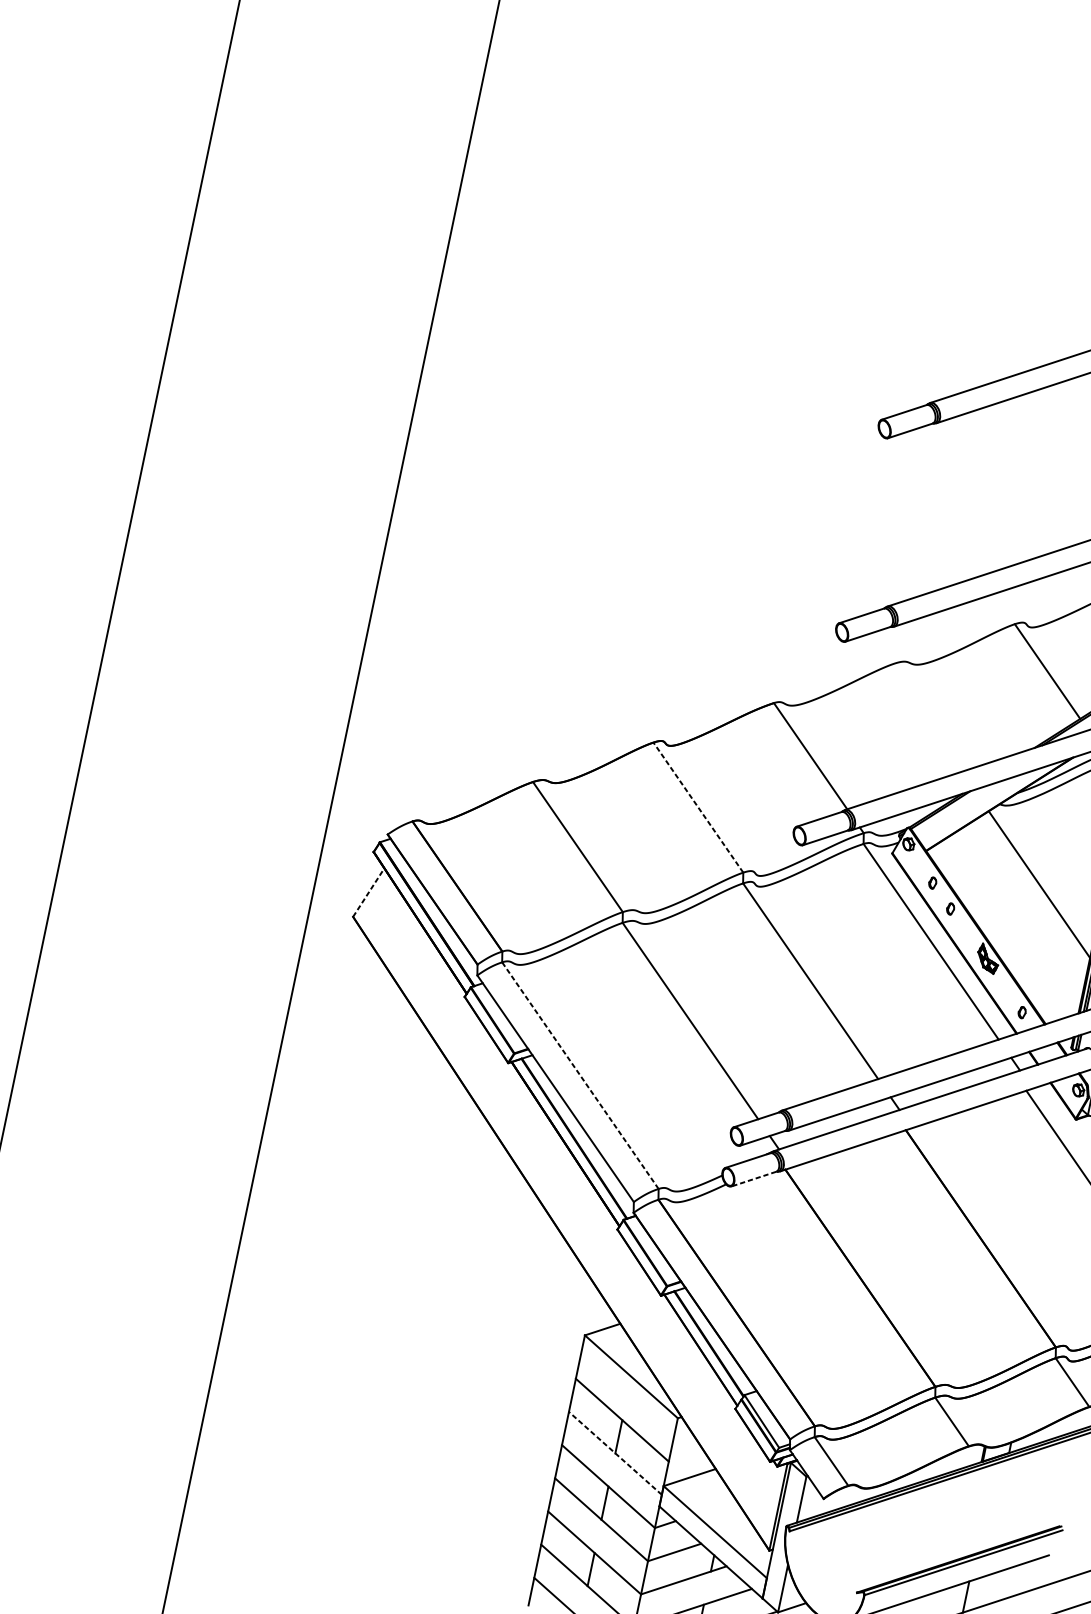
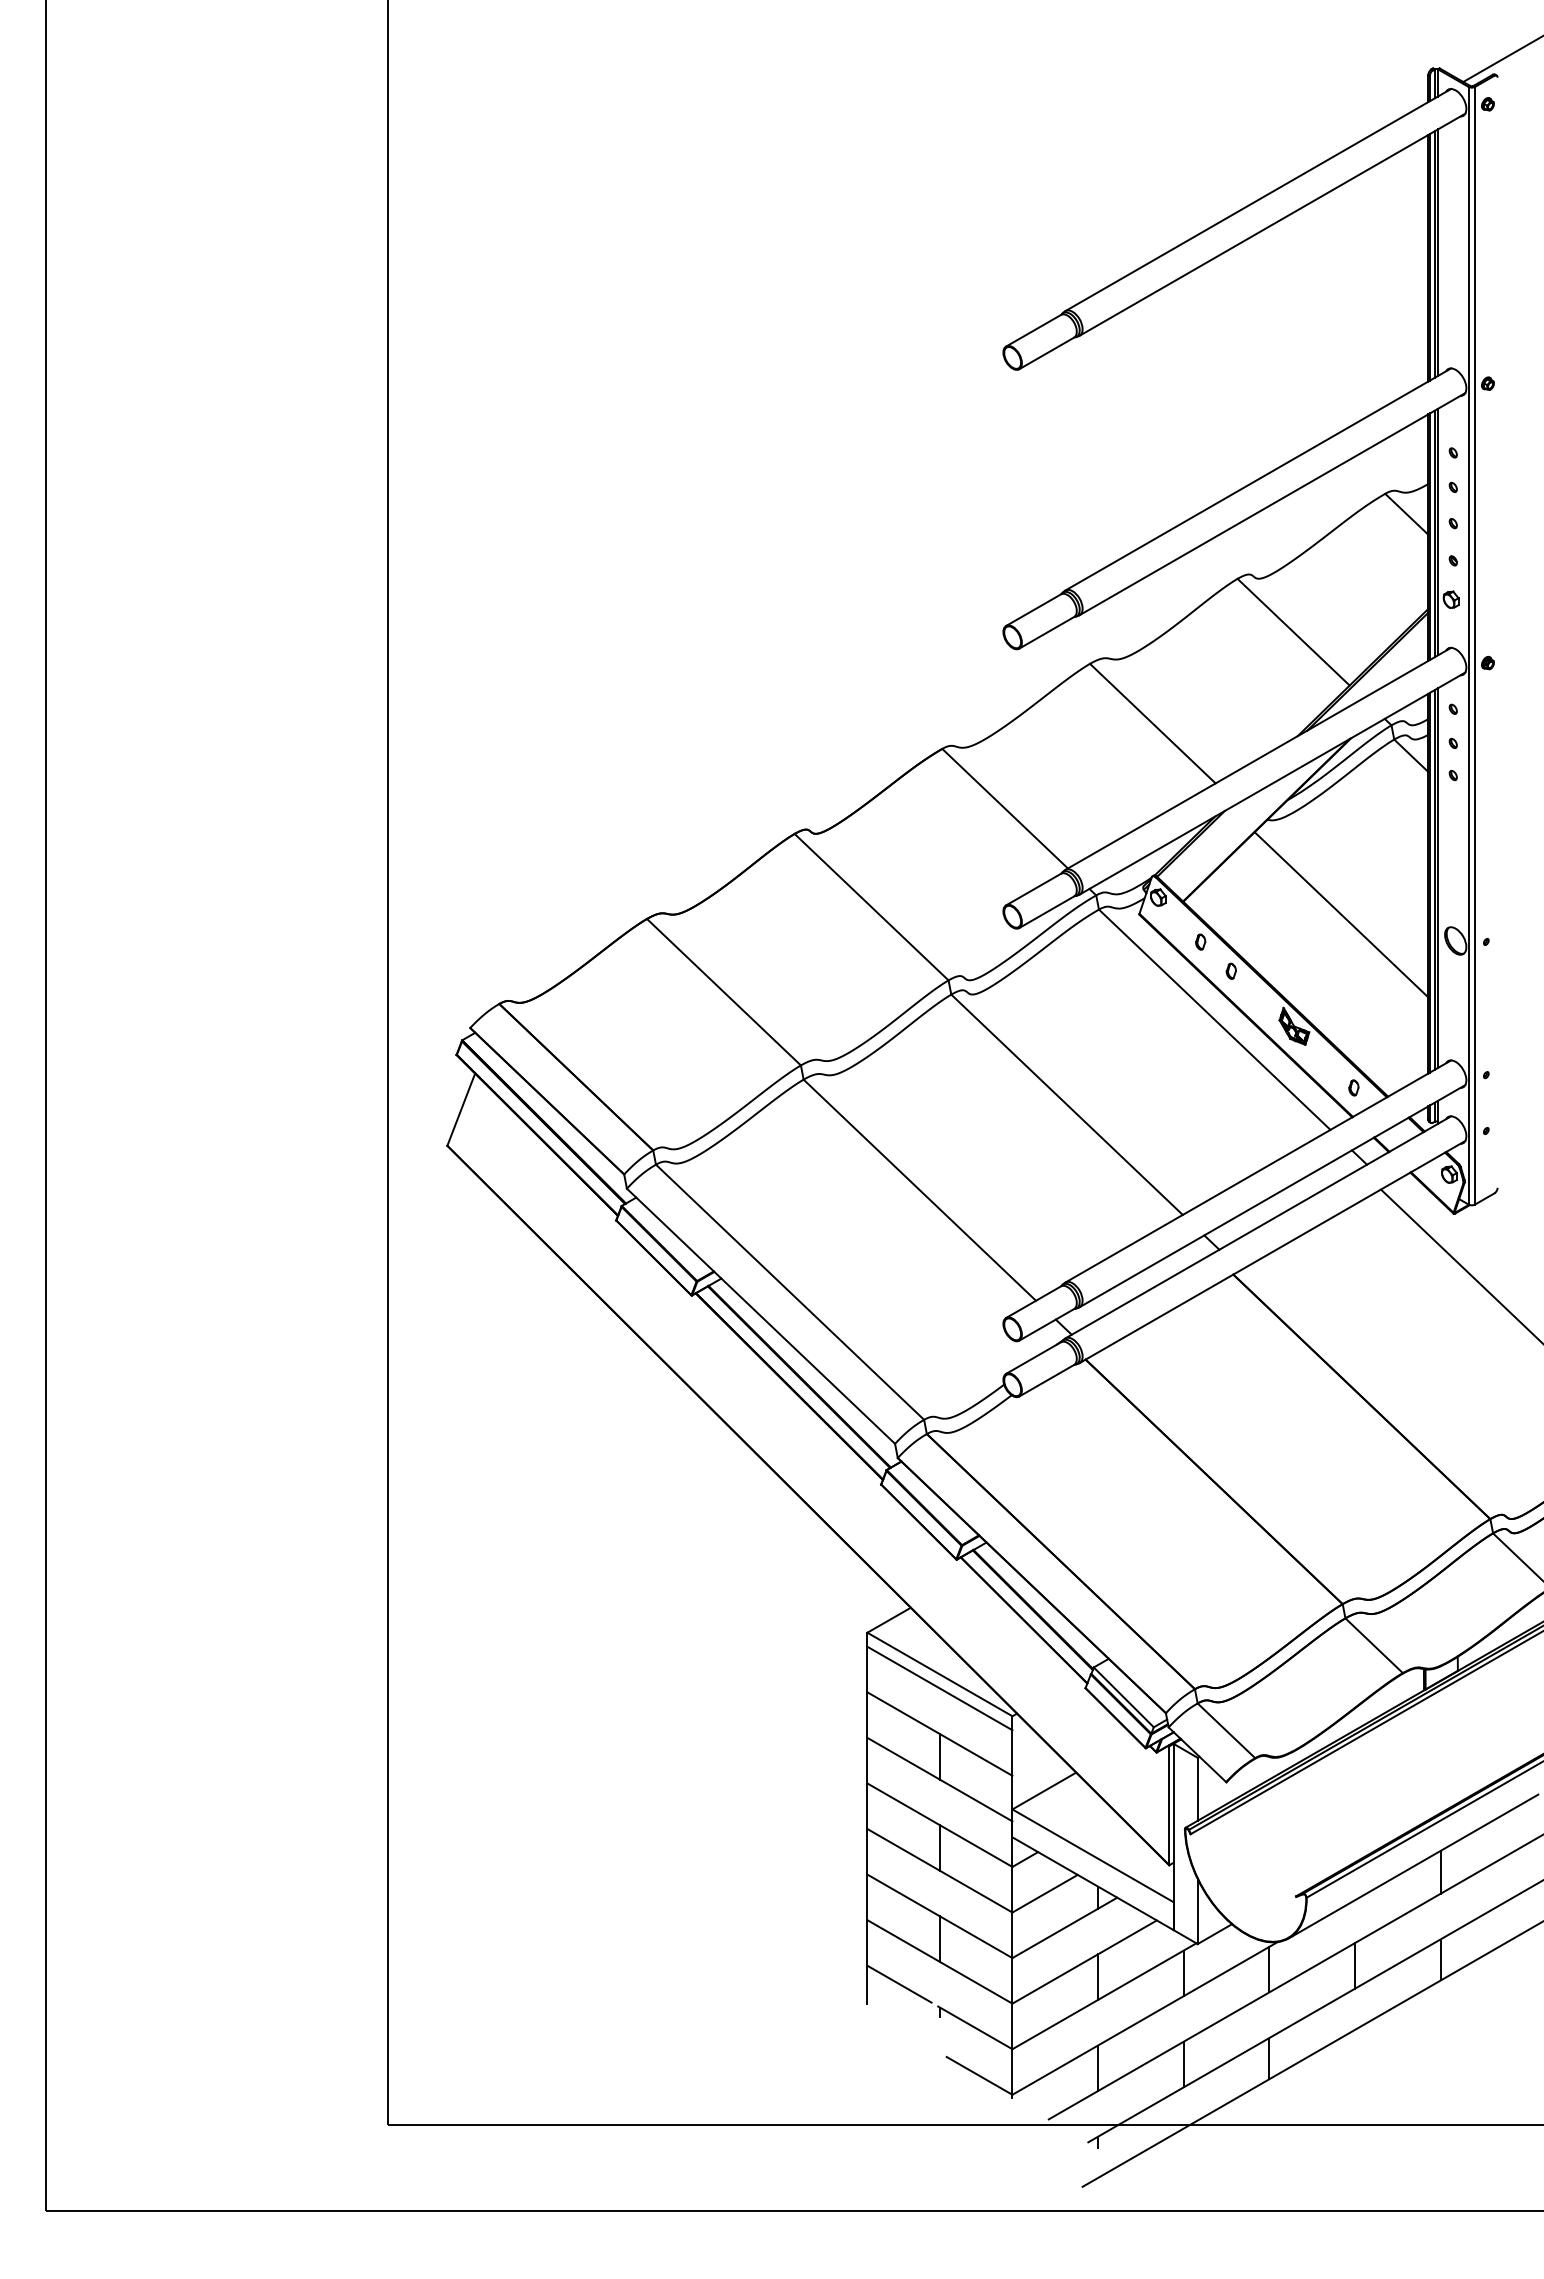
line: (930, 716) -> (1152, 723), added
line: (698, 807) -> (871, 906), dashed -> solid
line: (368, 892) -> (461, 1109), dashed -> solid
line: (580, 1075) -> (789, 1291), dashed -> solid
line: (753, 1178) -> (1046, 1380), dashed -> solid
line: (628, 1386) -> (939, 1688), added
line: (615, 1453) -> (939, 1779), dashed -> solid

